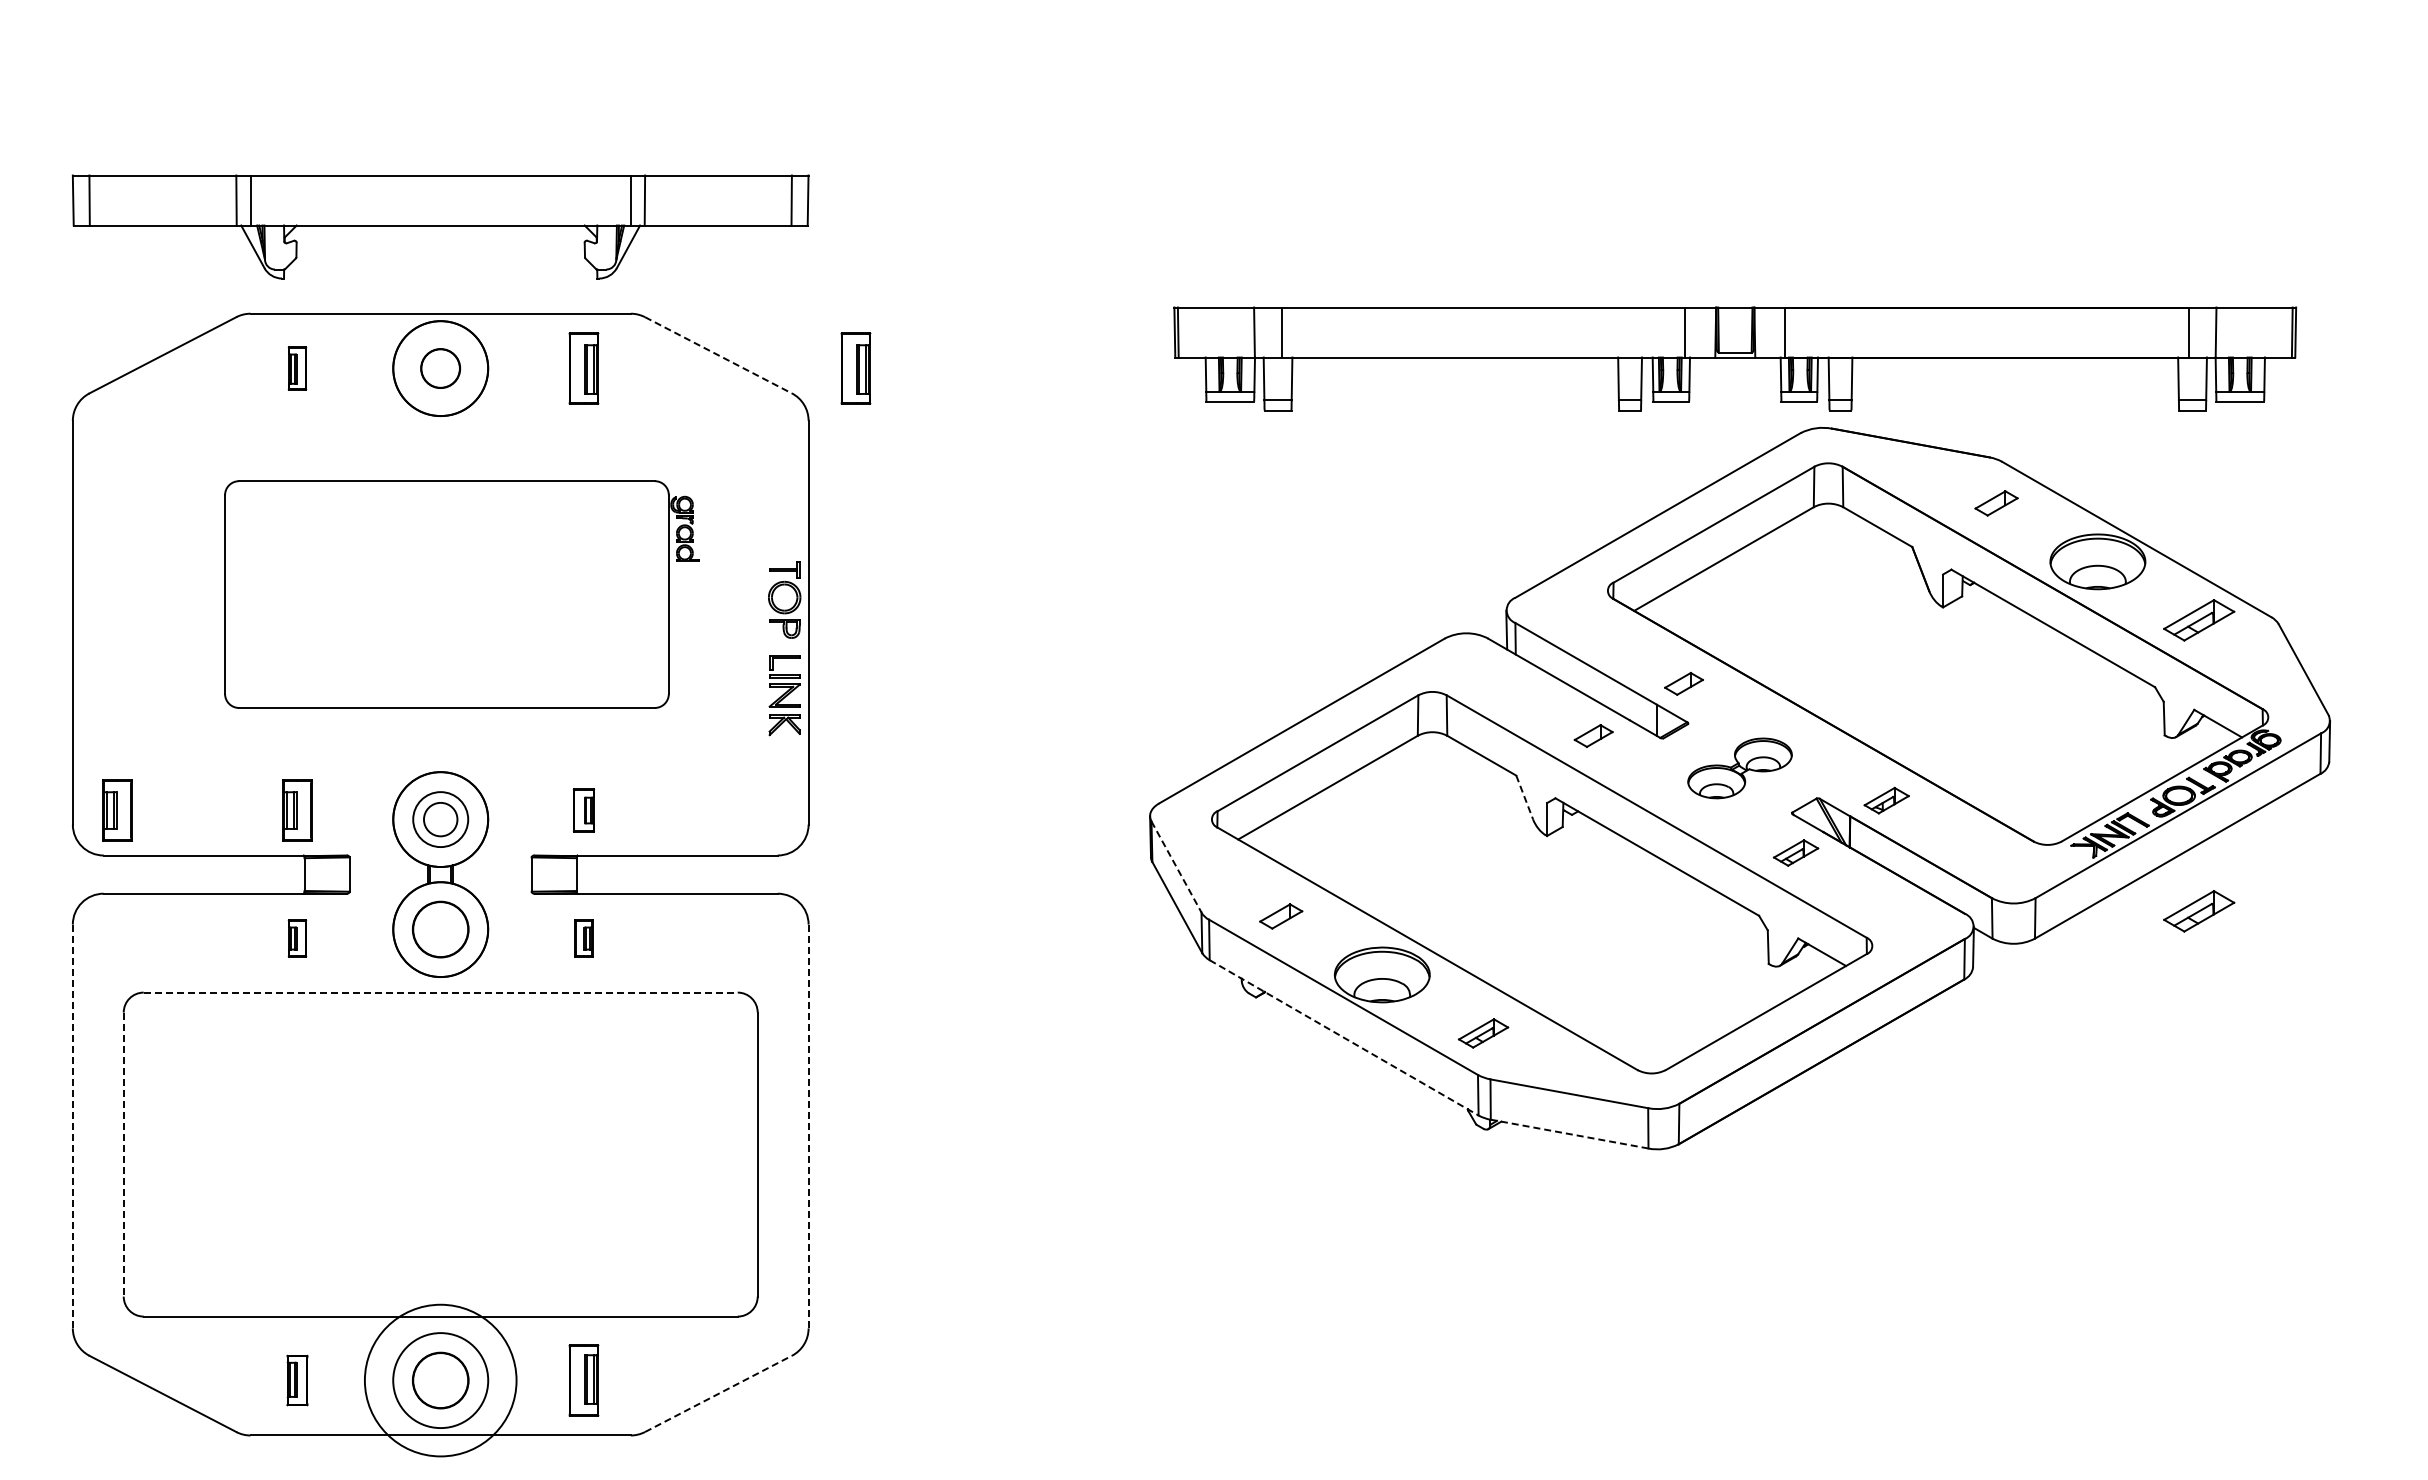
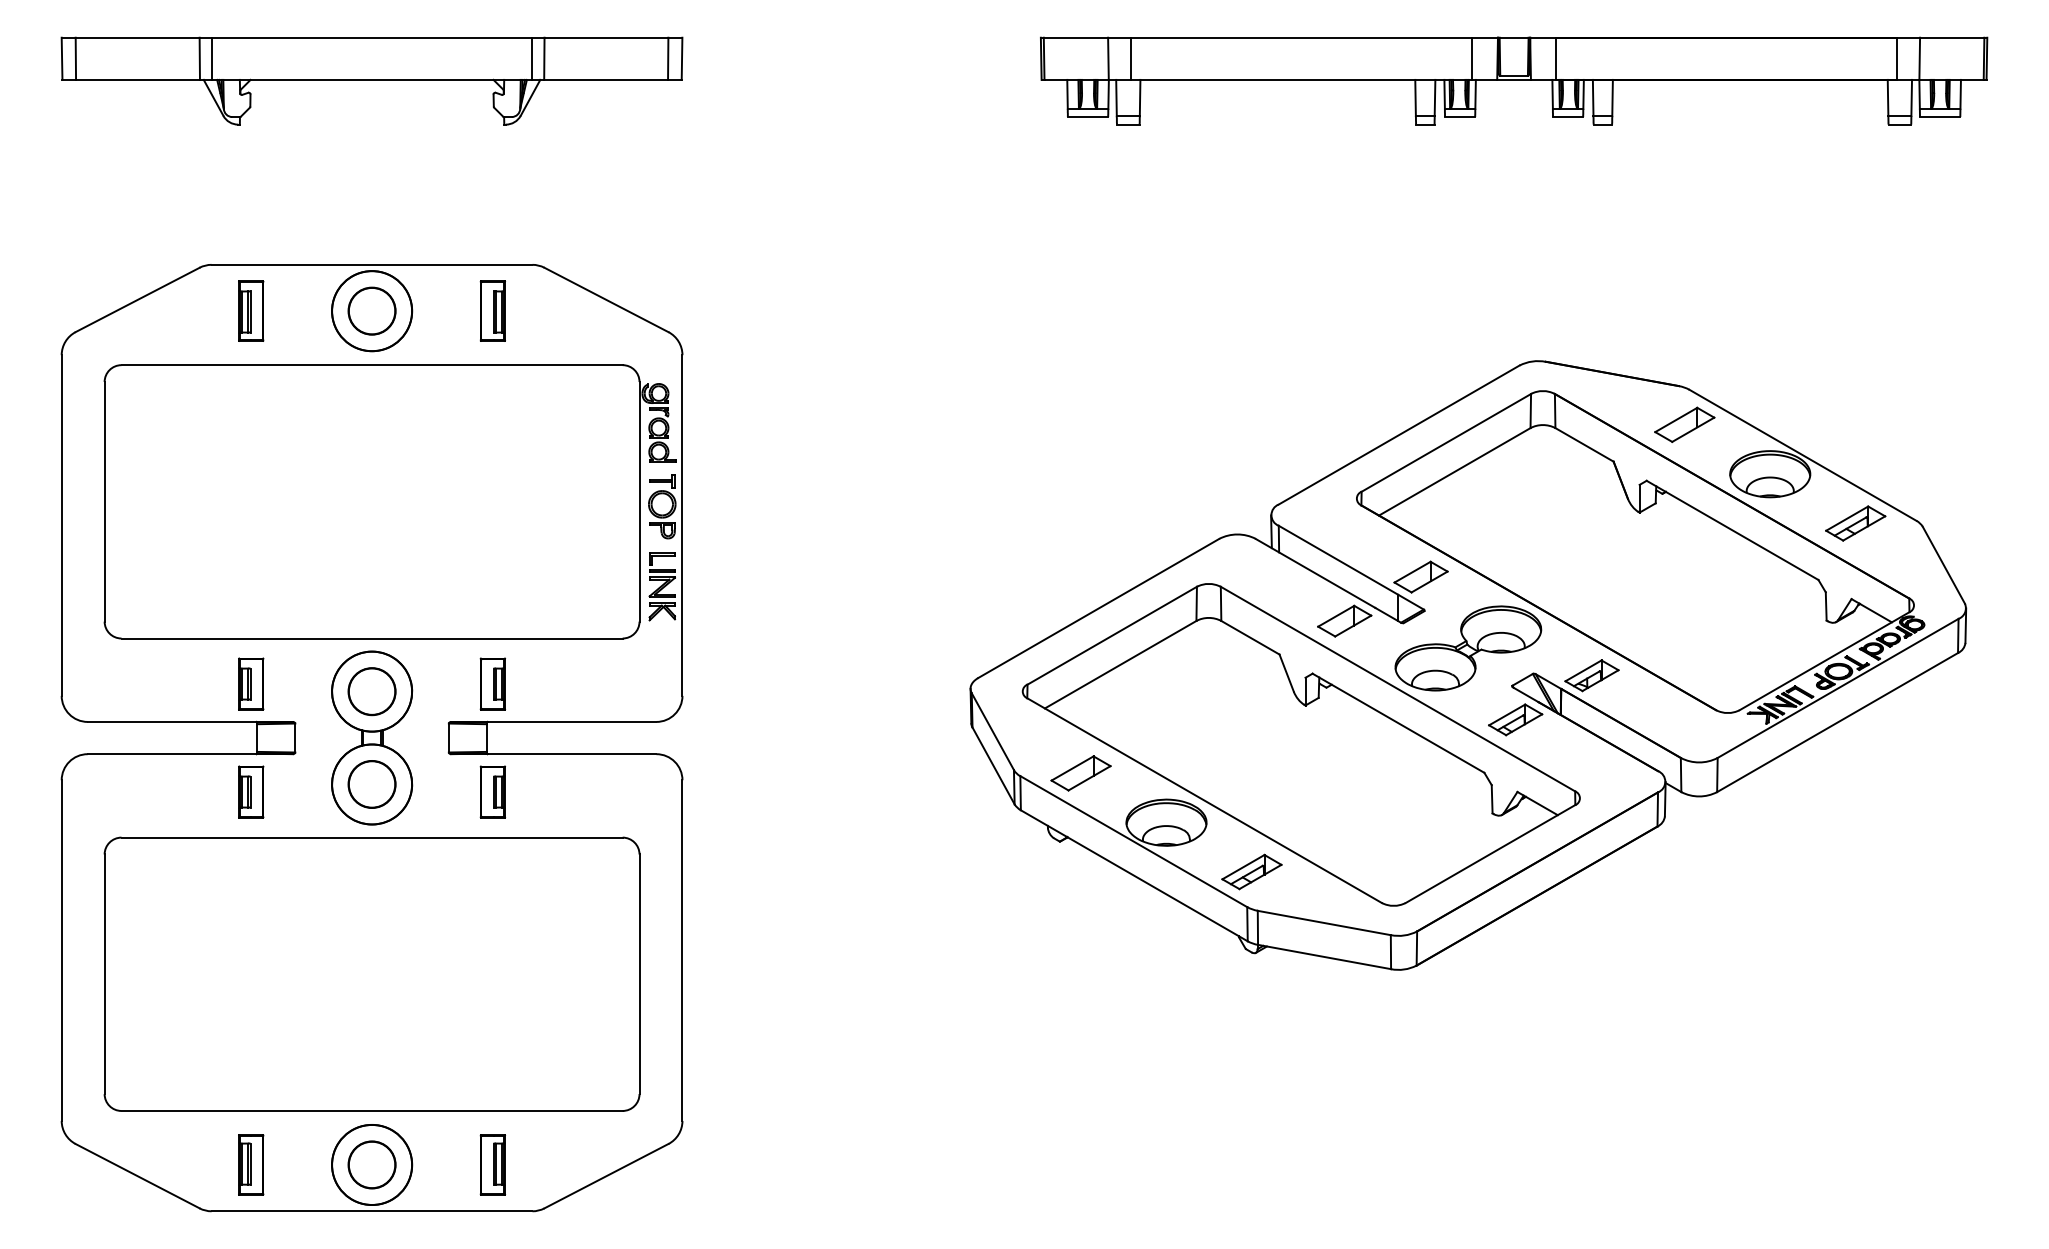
part: (440, 226) -> (371, 80), moved
line: (718, 355) -> (606, 300), dashed -> solid
part: (1735, 358) -> (1514, 80), moved
part: (297, 368) -> (251, 311), size x1.67
part: (440, 368) -> (371, 311), size x1.43
part: (855, 368) -> (722, 311), removed
part: (1996, 503) -> (1684, 424), size x1.67
part: (461, 594) -> (389, 501), size x1.43
part: (1683, 683) -> (1420, 576), size x1.67
part: (1593, 735) -> (1344, 620), size x1.67
part: (1739, 768) -> (1467, 648), size x1.67
line: (1524, 797) -> (1286, 673), dashed -> solid
part: (1886, 800) -> (1591, 675), size x1.43
part: (117, 810) -> (99, 683), removed
part: (583, 810) -> (492, 683), size x1.43
circle: (440, 819) -> (371, 691), size x1.67
part: (1795, 852) -> (1515, 719), size x1.43
line: (1176, 867) -> (992, 732), dashed -> solid
part: (2199, 911) -> (1855, 769), removed
part: (1281, 916) -> (1081, 773), size x1.67
part: (297, 938) -> (251, 791), size x1.67
part: (583, 938) -> (492, 791), size x1.67
line: (440, 992) -> (371, 837), dashed -> solid
part: (1483, 1033) -> (1251, 872), size x1.43
line: (1344, 1038) -> (1134, 876), dashed -> solid
line: (72, 1126) -> (61, 950), dashed -> solid
line: (808, 1126) -> (682, 950), dashed -> solid
line: (1569, 1134) -> (1324, 957), dashed -> solid
line: (123, 1154) -> (104, 974), dashed -> solid
part: (297, 1380) -> (251, 1164), size x1.43
circle: (440, 1380) -> (371, 1164), size x0.62
line: (718, 1393) -> (606, 1175), dashed -> solid

